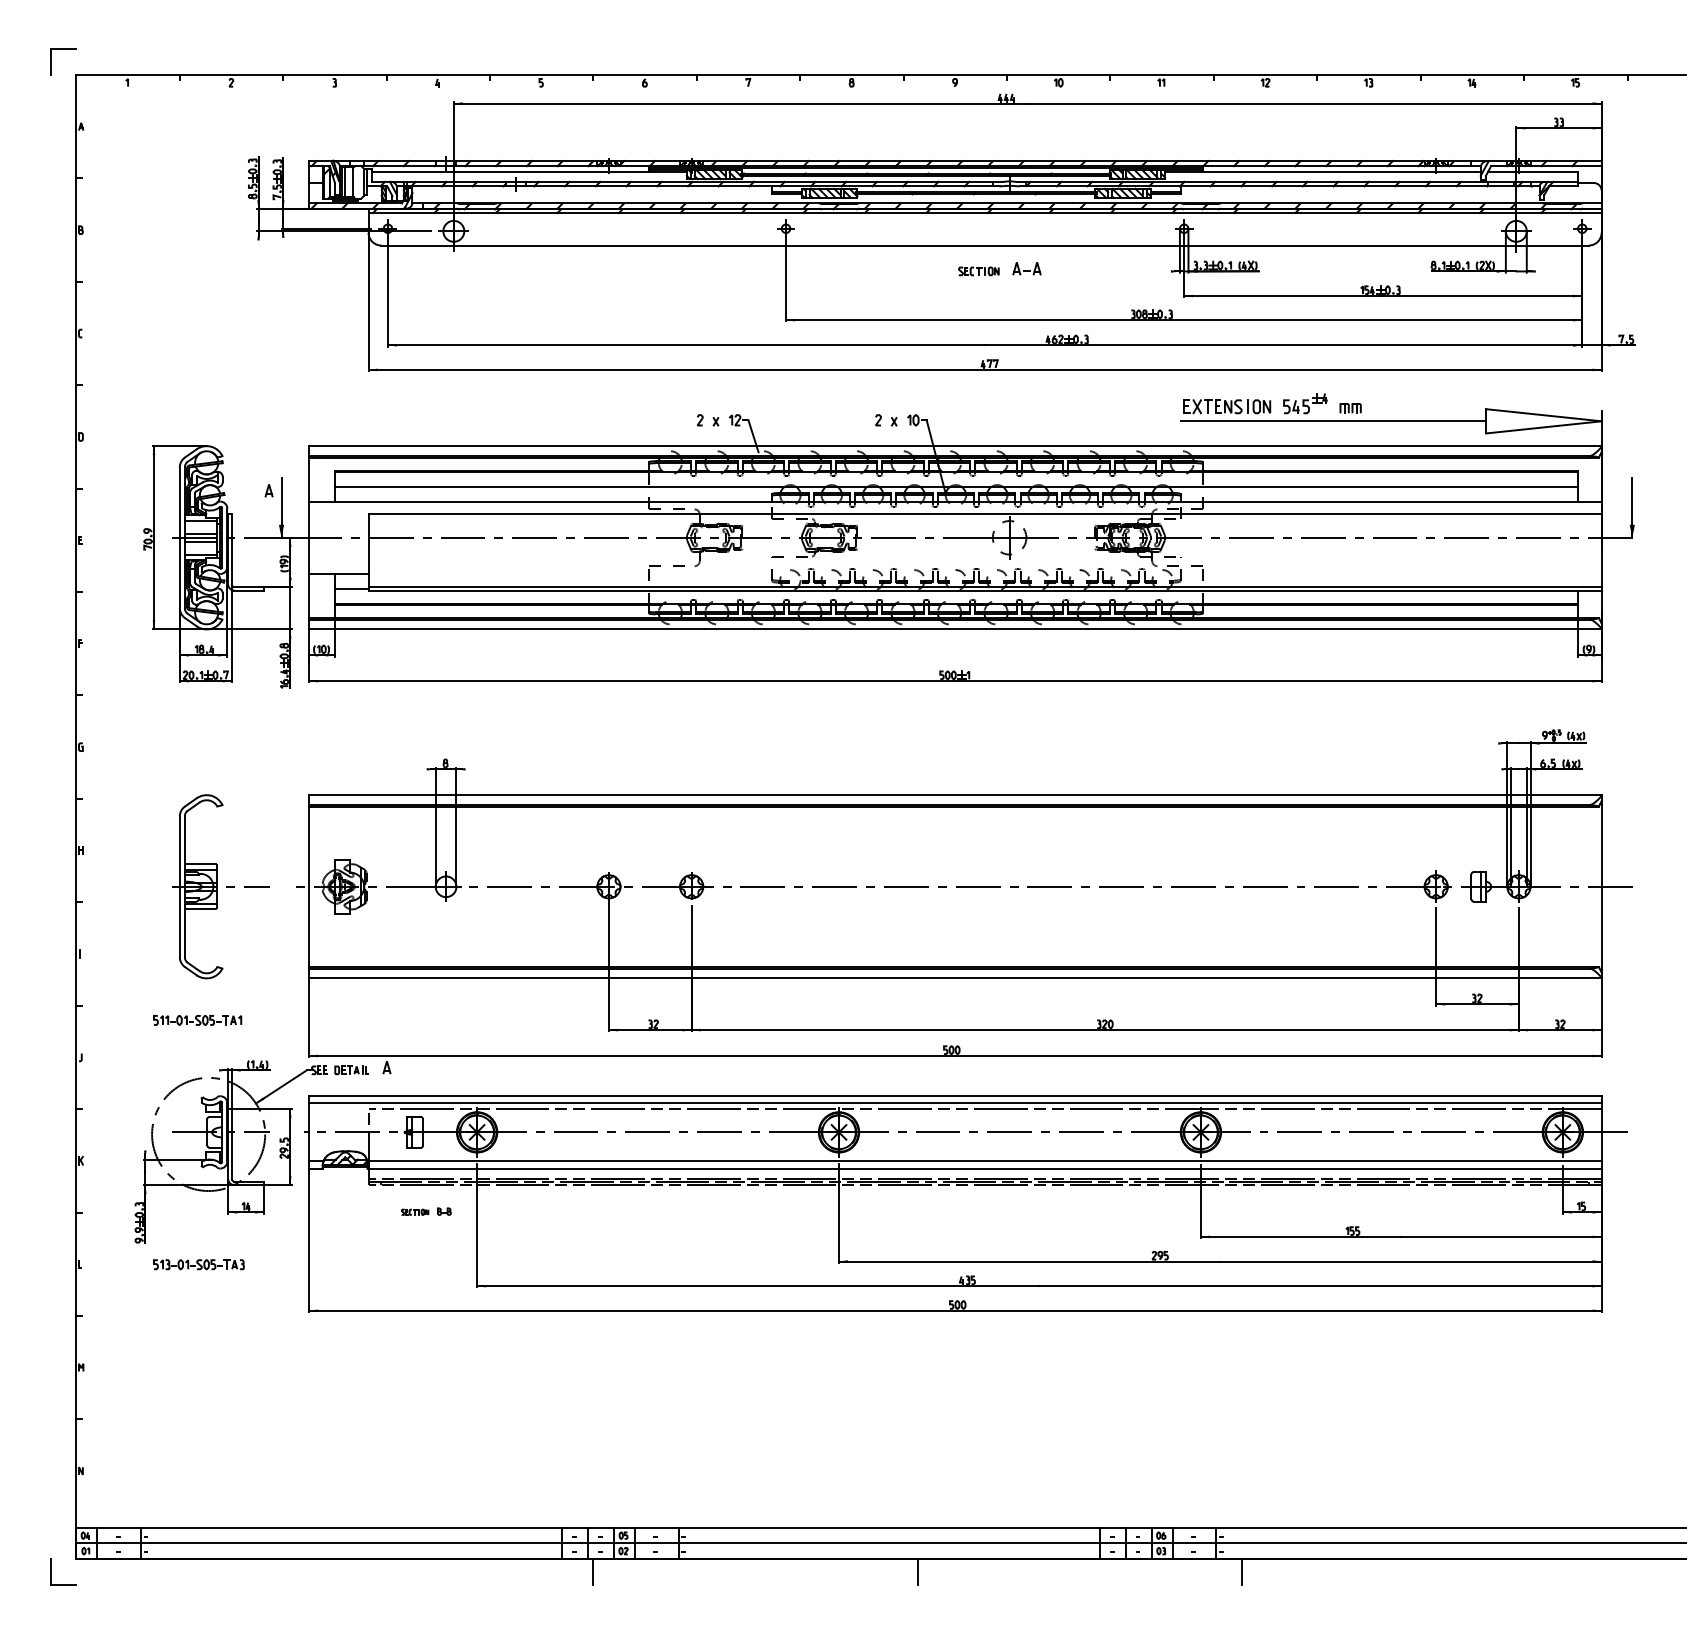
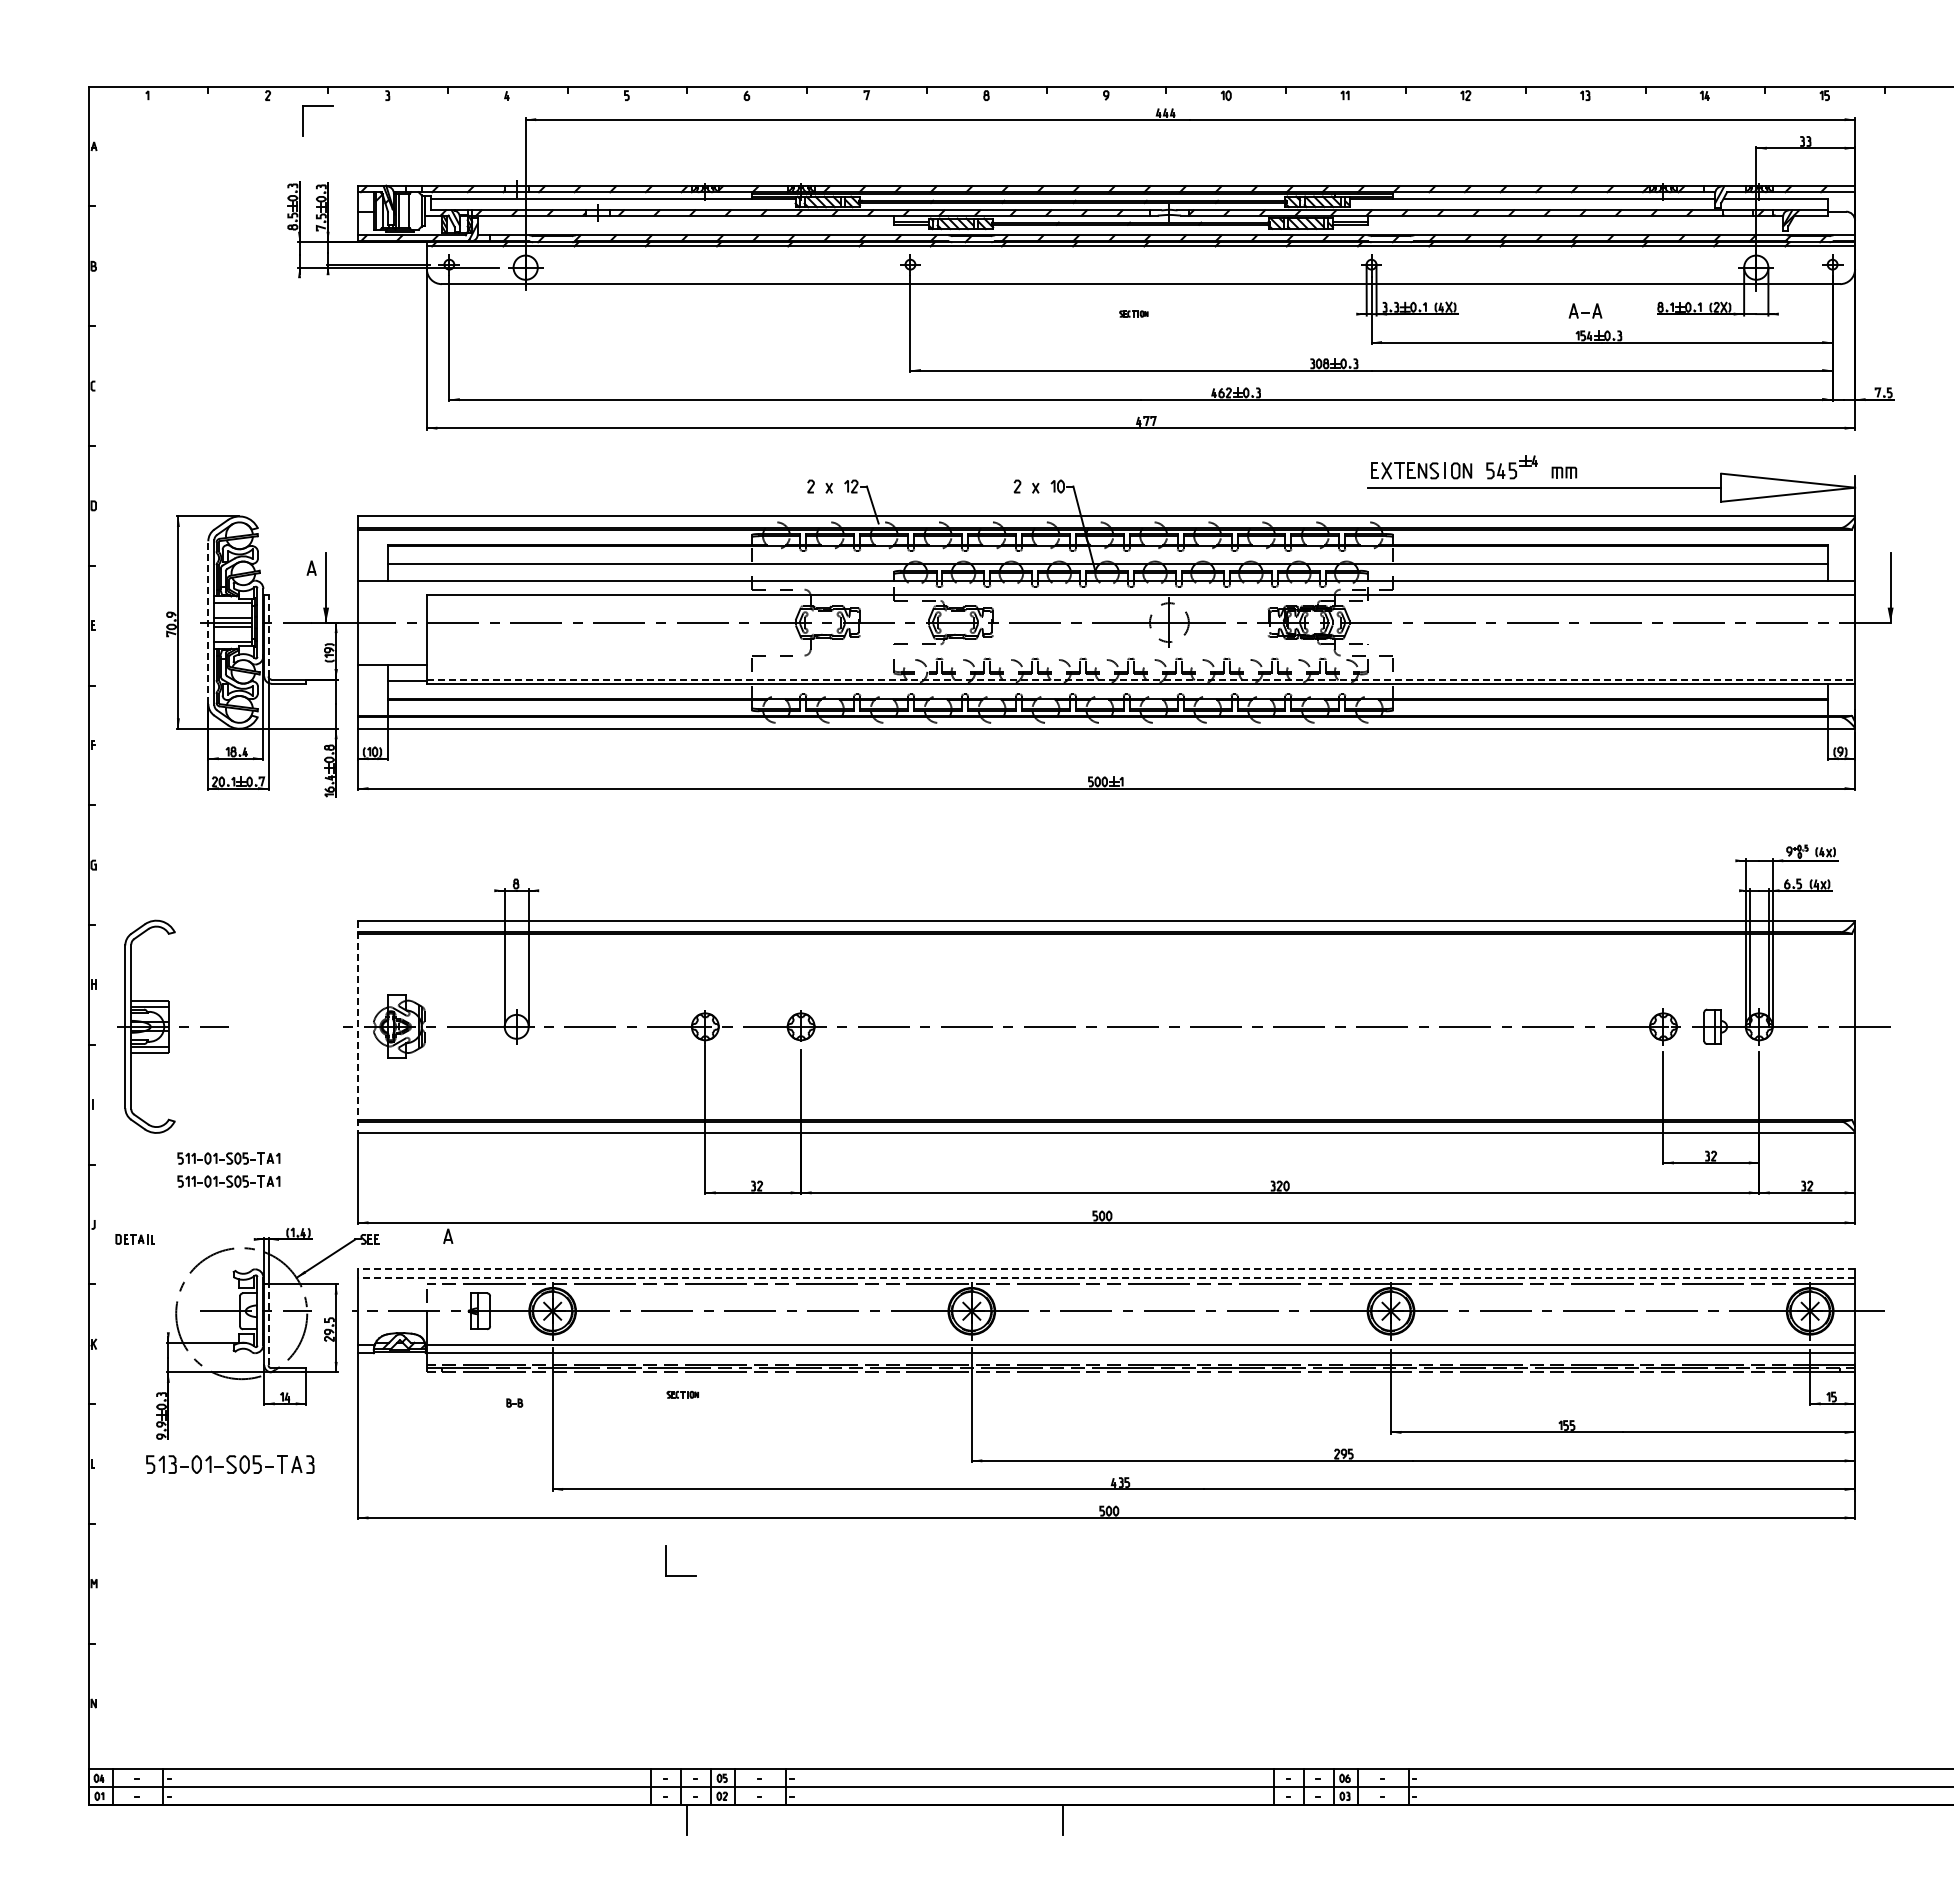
part: (63, 49) -> (317, 106), moved
part: (1026, 268) -> (1585, 310), moved
part: (978, 270) -> (1133, 313), size x0.6
line: (179, 537) -> (208, 622), solid -> dashed
line: (231, 548) -> (268, 635), solid -> dashed
line: (985, 586) -> (1141, 679), solid -> dashed
part: (220, 886) -> (172, 1026), moved
line: (309, 887) -> (358, 1027), solid -> dashed
part: (197, 1000) -> (228, 1158), added
part: (350, 1070) -> (134, 1239), moved
line: (955, 1096) -> (1106, 1269), solid -> dashed
line: (955, 1103) -> (1106, 1277), solid -> dashed
line: (231, 1143) -> (268, 1324), solid -> dashed
part: (414, 1212) -> (682, 1394), moved
part: (198, 1264) -> (230, 1464), size x1.6
part: (51, 1571) -> (666, 1560), moved
line: (1241, 1572) -> (1438, 1820), removed

